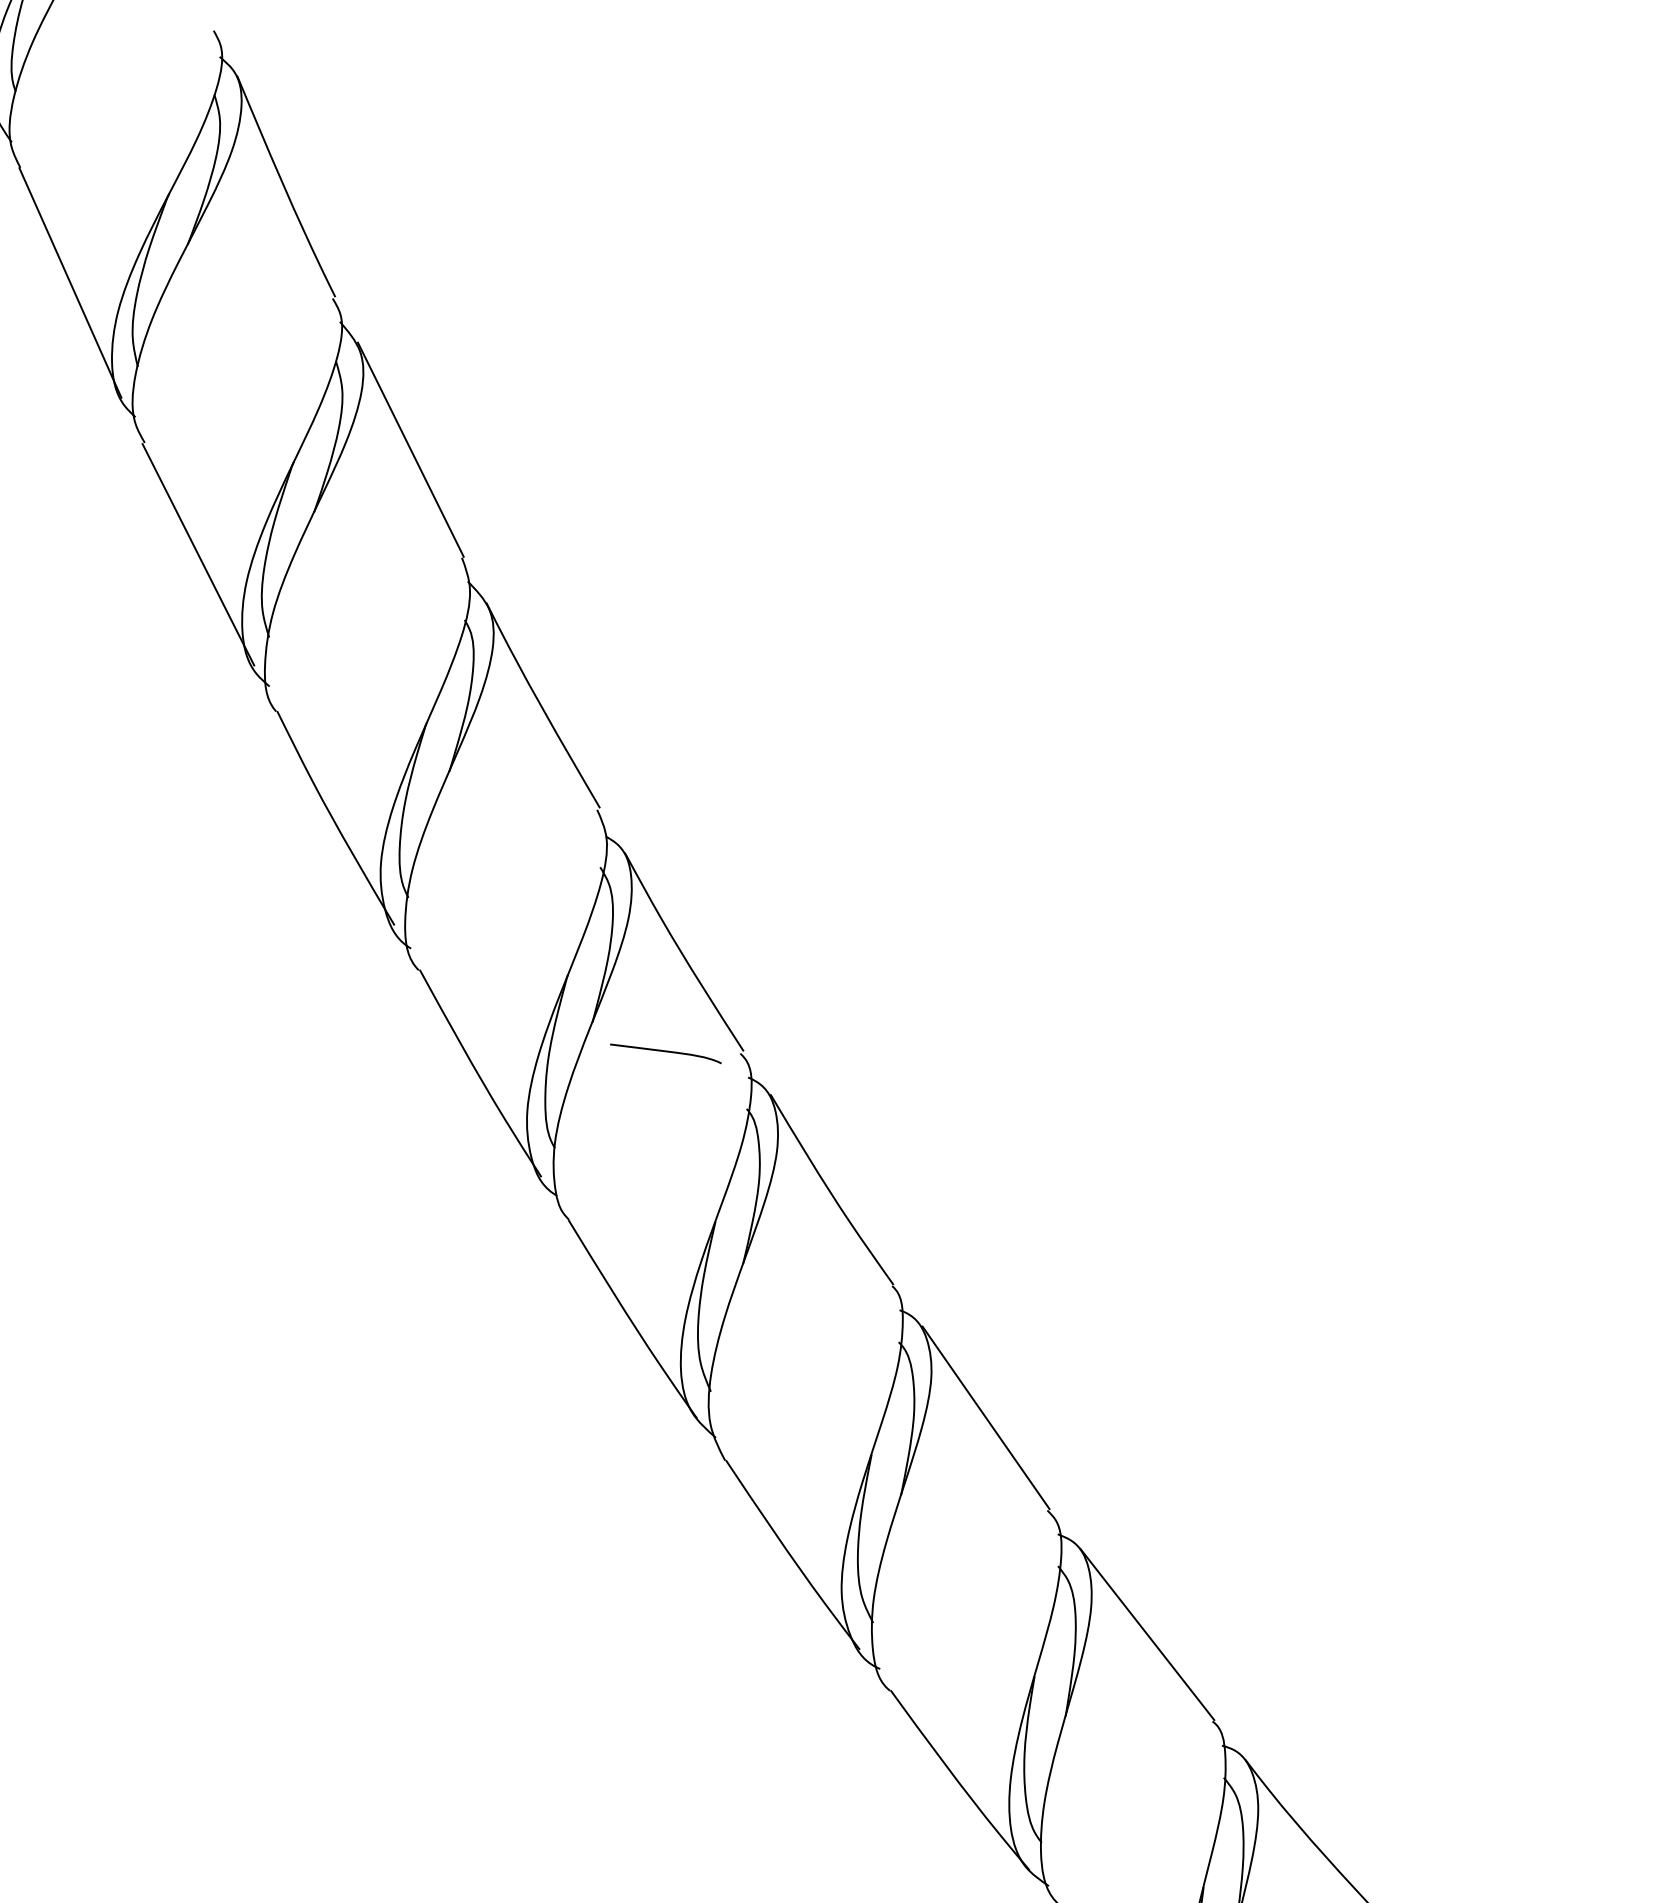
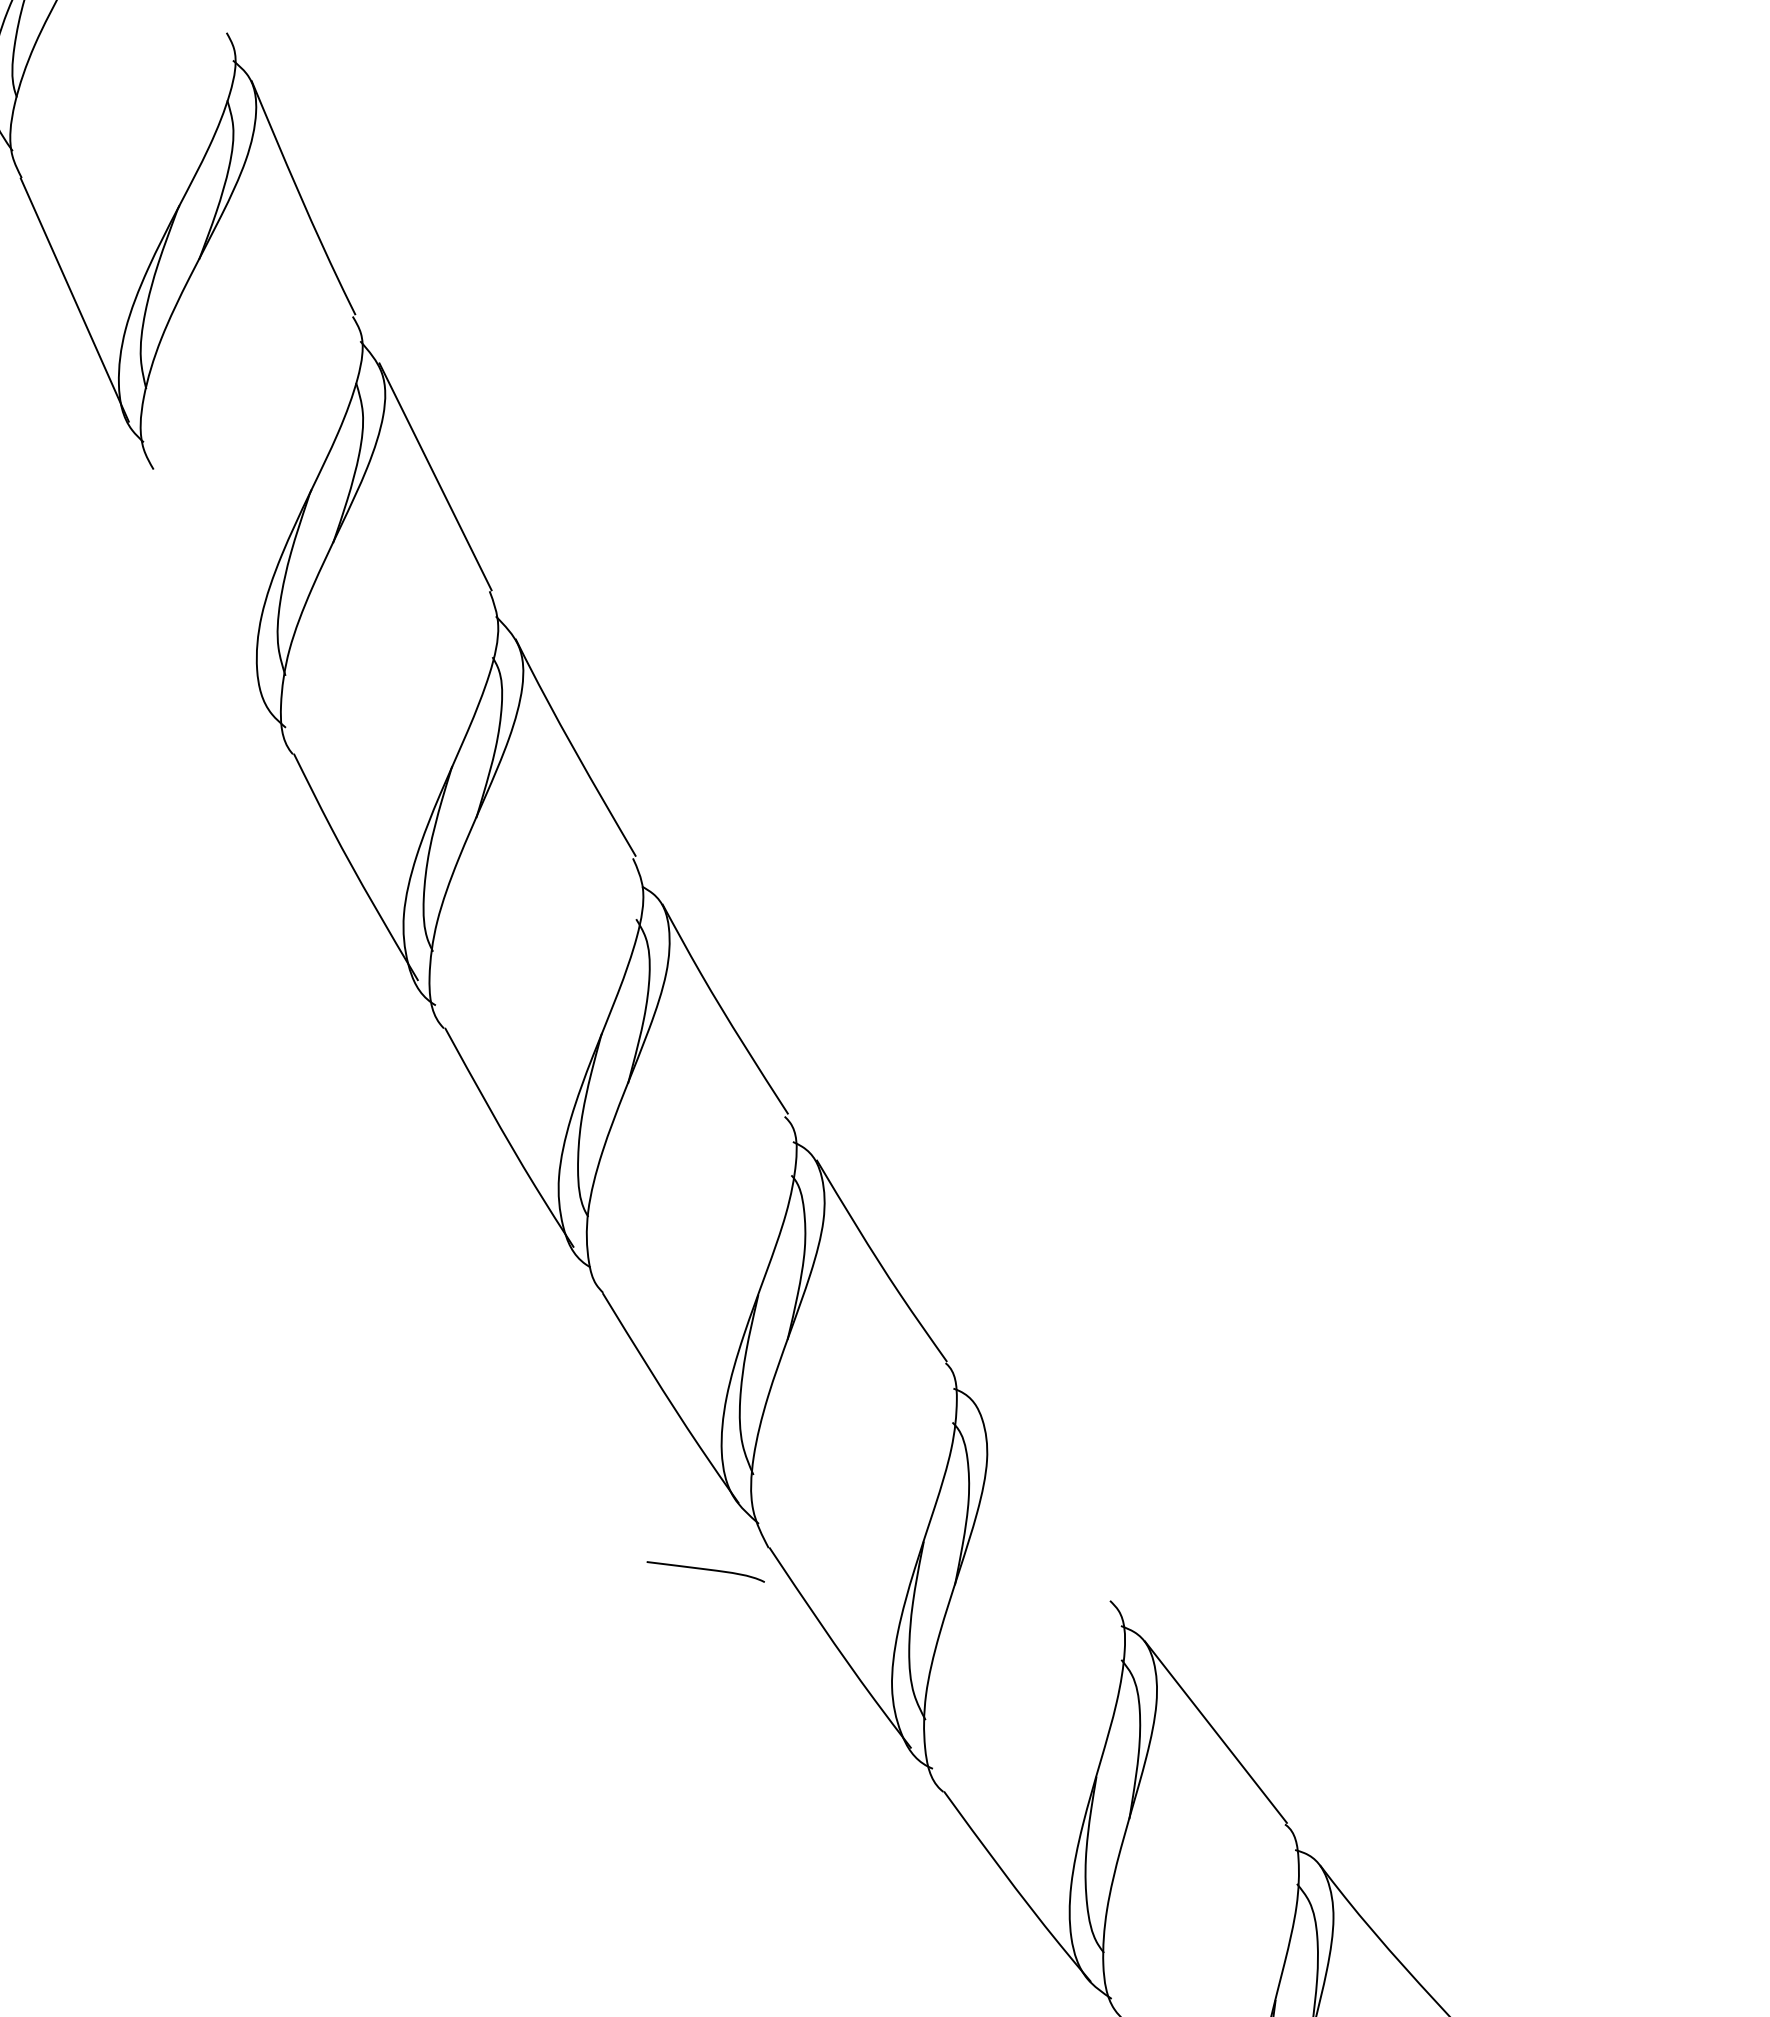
line: (198, 554) -> (210, 587), removed
curve: (665, 1052) -> (705, 1570), moved
line: (985, 1417) -> (1044, 1502), removed

